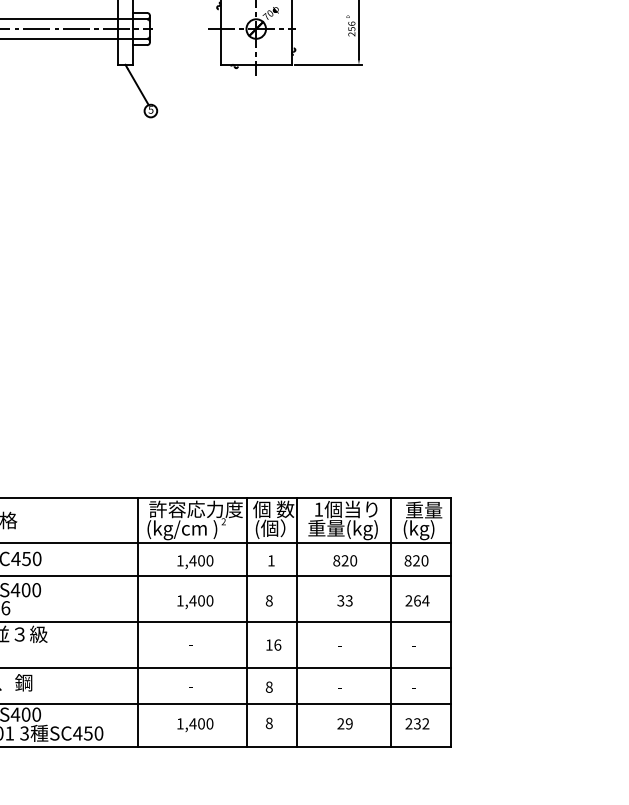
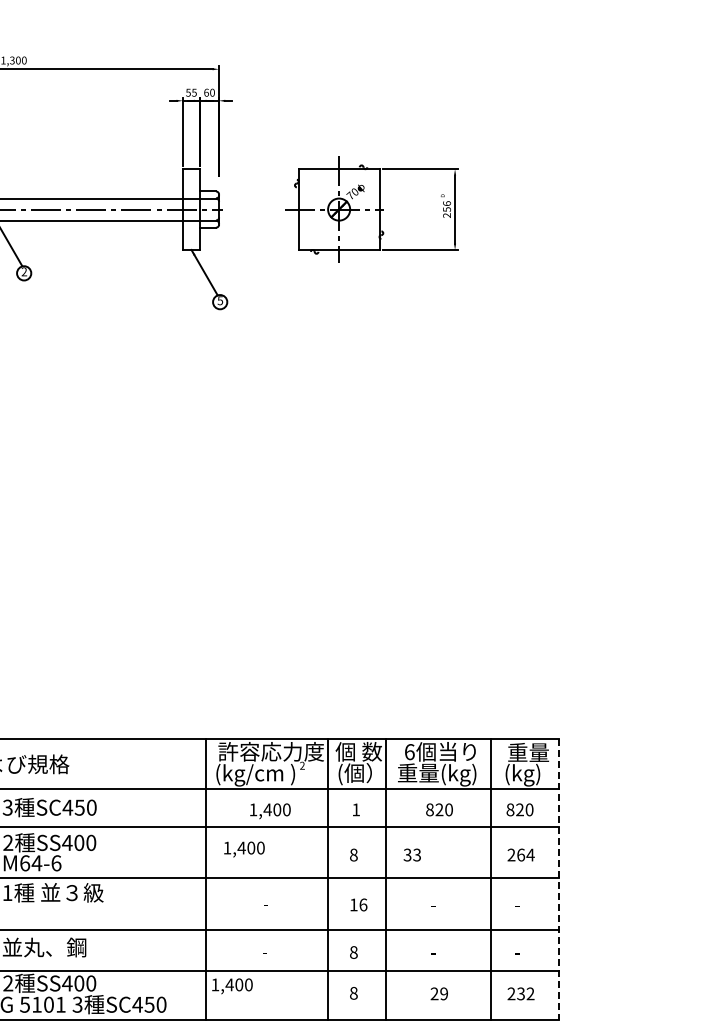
text: (318, 510) -> (409, 752), 1 -> 6
text: (344, 600) -> (411, 854), moved
text: (195, 602) -> (244, 849), moved
line: (451, 622) -> (559, 879), solid -> dashed
text: (195, 725) -> (232, 986), moved

